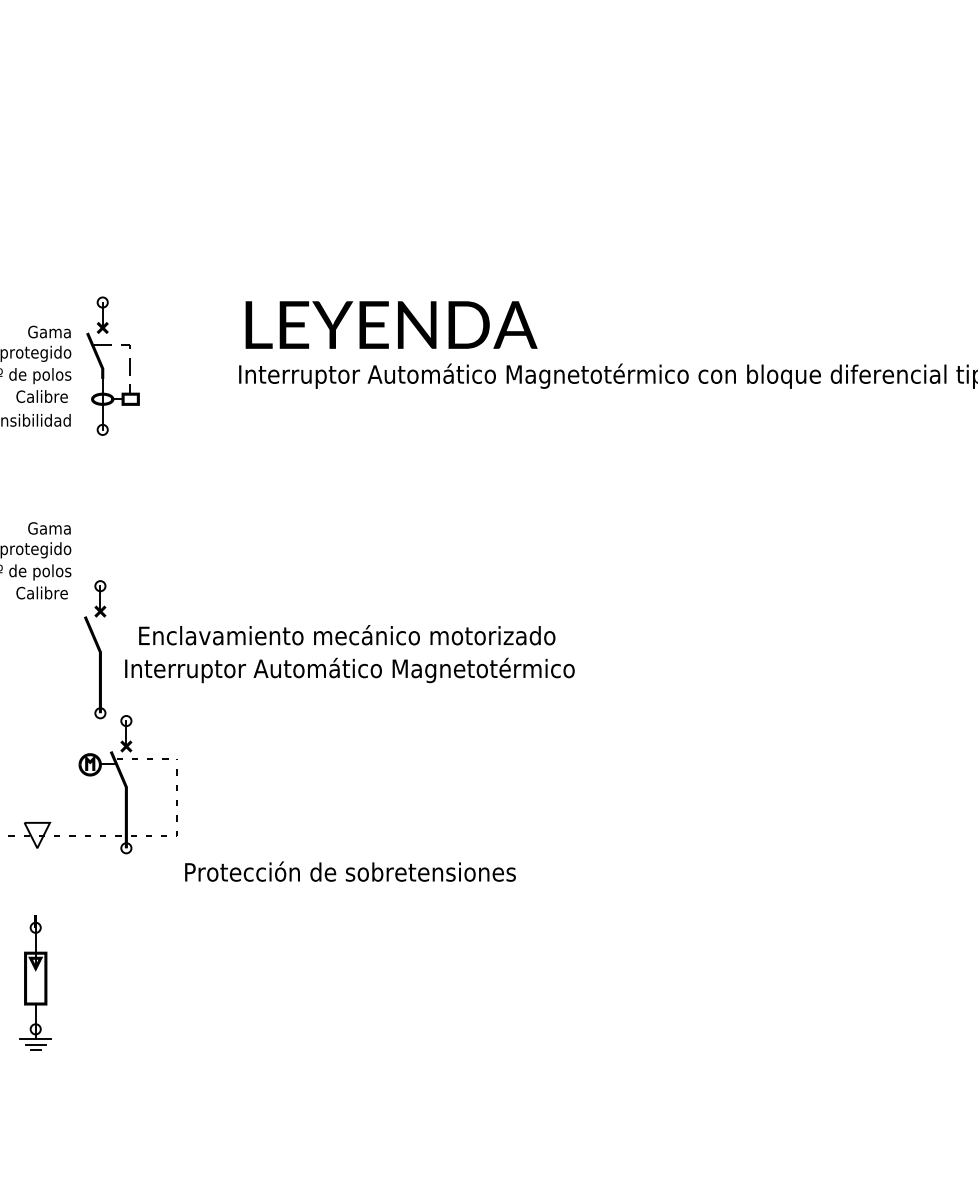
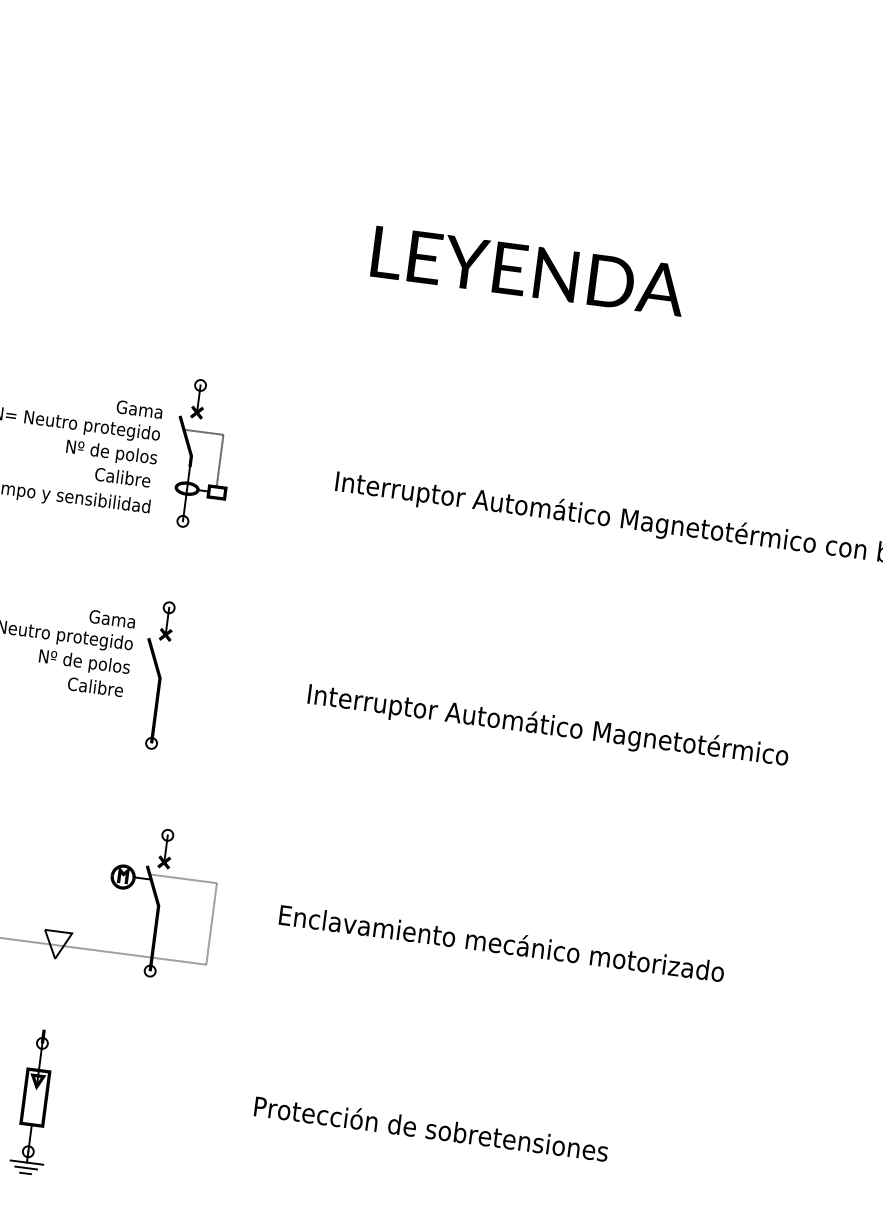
text: (391, 324) -> (528, 270), moved
text: (347, 635) -> (502, 943), moved
part: (95, 649) -> (155, 674), moved
text: (349, 670) -> (547, 726), moved
text: (350, 871) -> (431, 1128), moved

